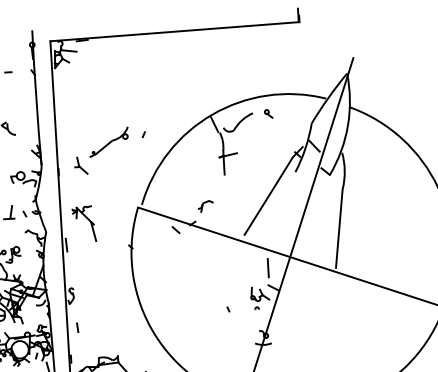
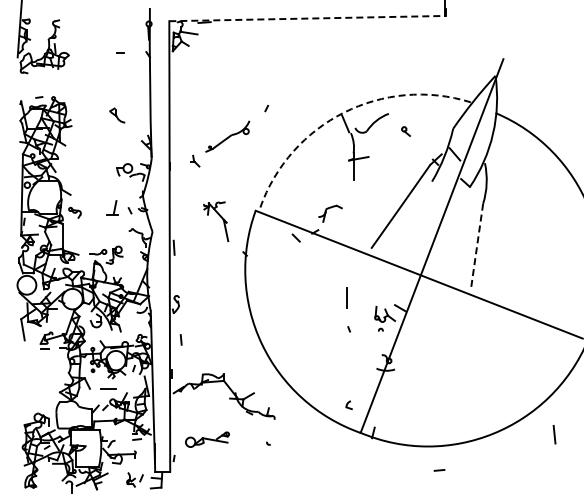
line: (174, 31) -> (307, 18), solid -> dashed
part: (268, 113) -> (405, 131), moved
arc: (212, 114) -> (344, 112), solid -> dashed
line: (143, 134) -> (266, 108), moved
part: (81, 165) -> (195, 160), size x0.6
part: (205, 206) -> (330, 213), size x1.4
part: (84, 223) -> (216, 221), moved
line: (339, 228) -> (477, 246), solid -> dashed
line: (267, 267) -> (346, 297), moved

